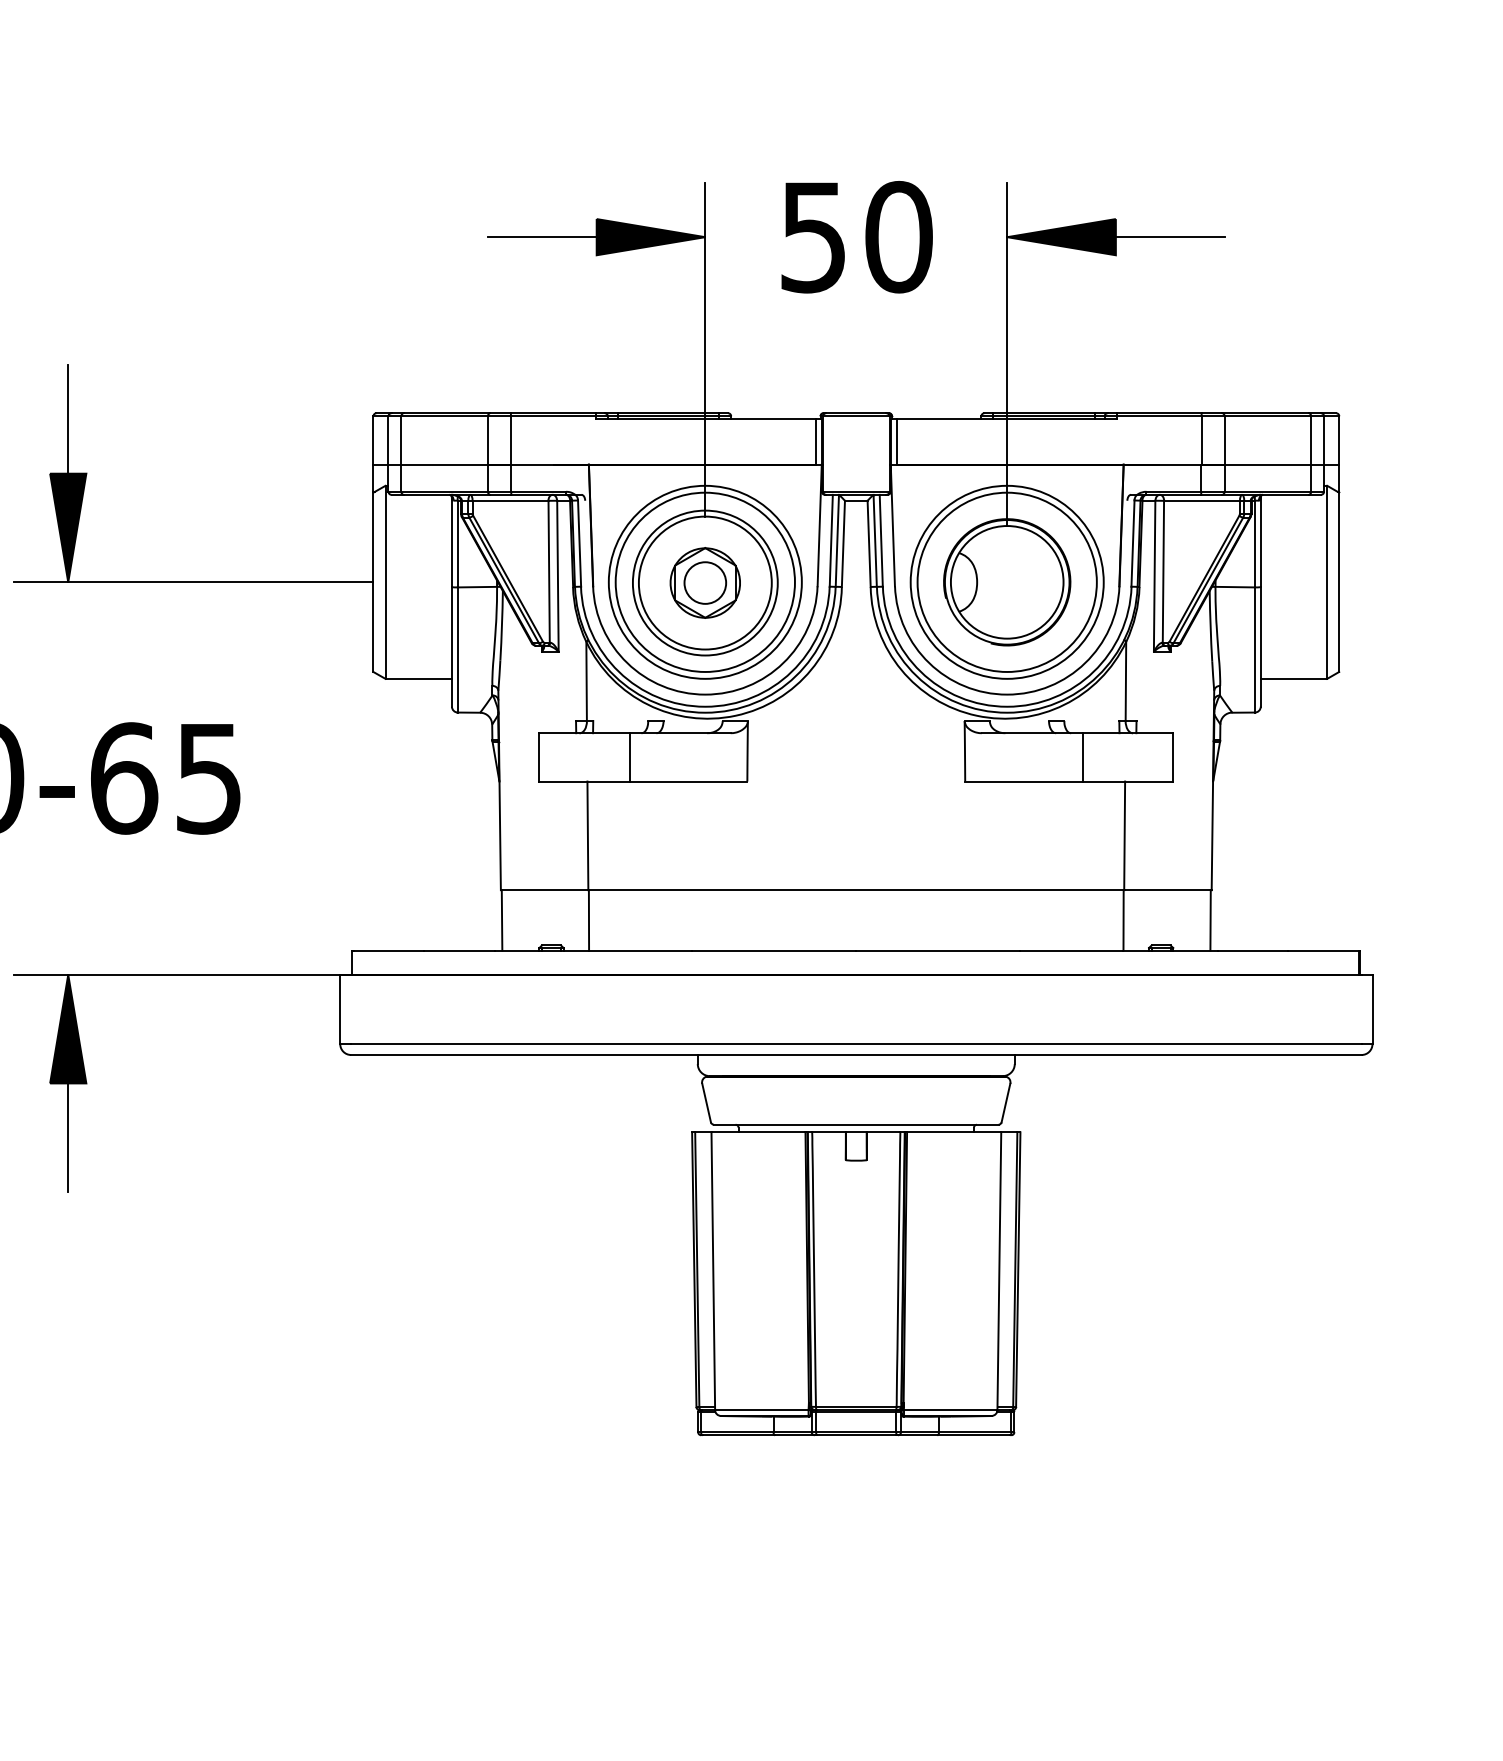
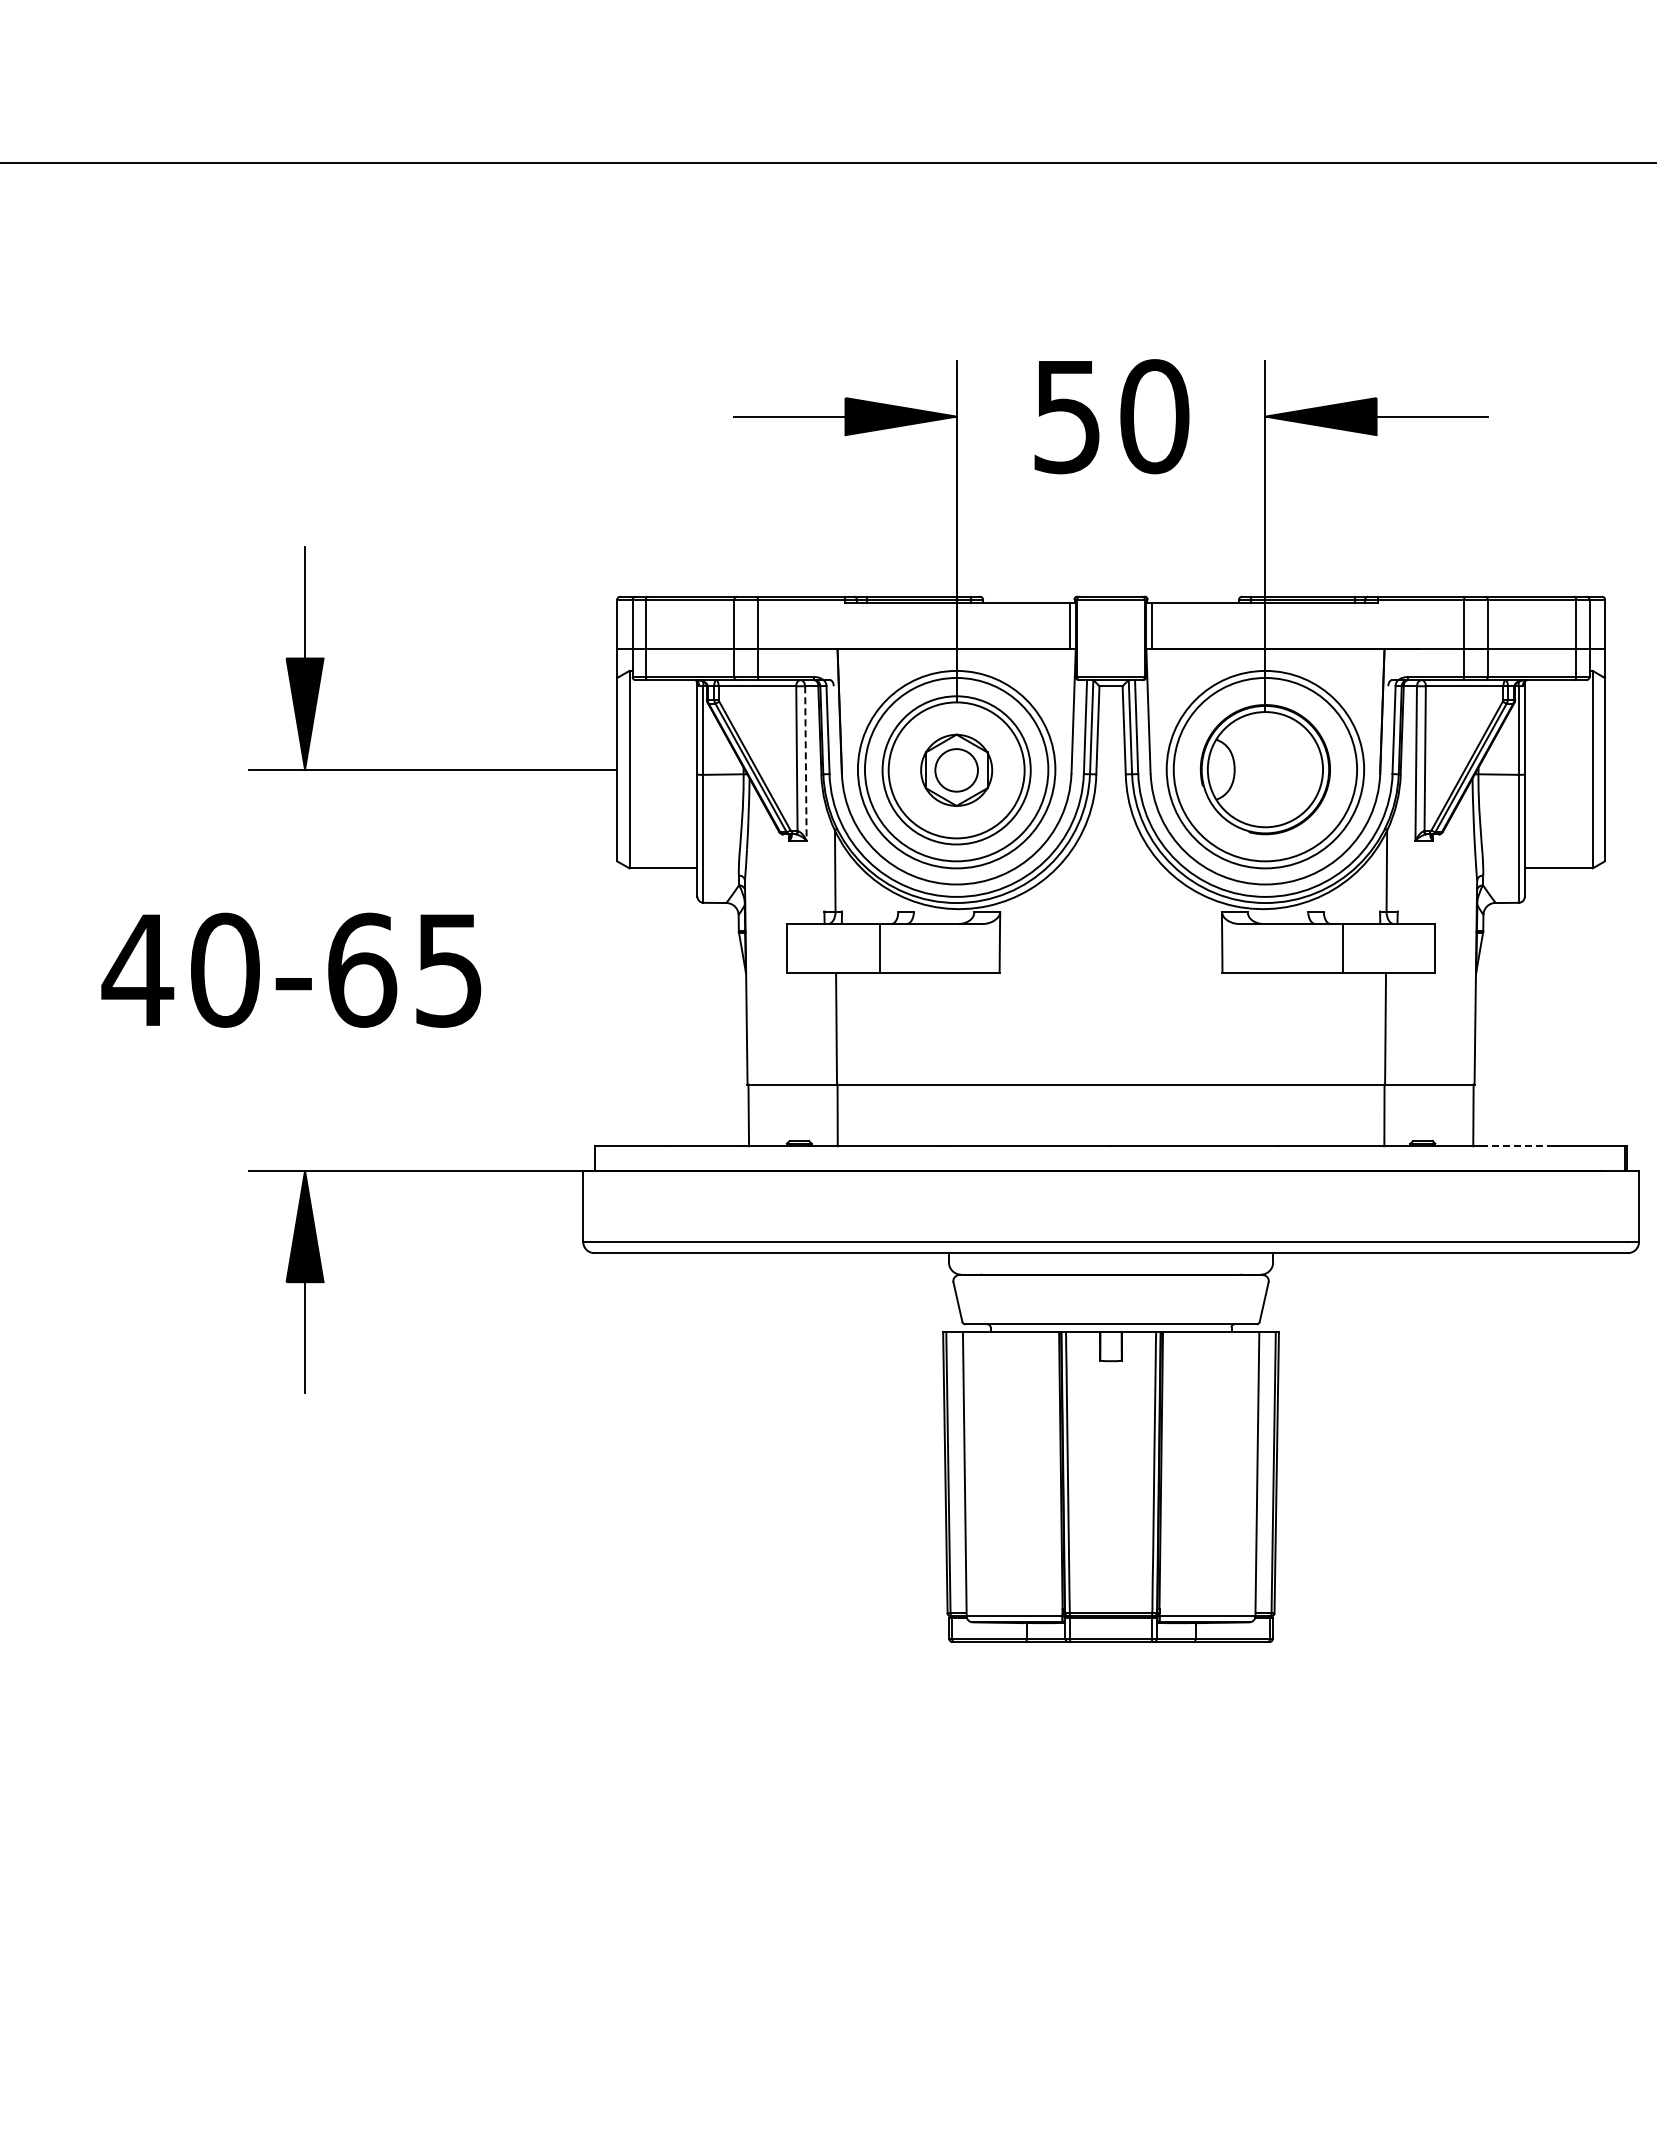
line: (557, 576) -> (805, 763), solid -> dashed
line: (1252, 950) -> (1516, 1146), solid -> dashed

